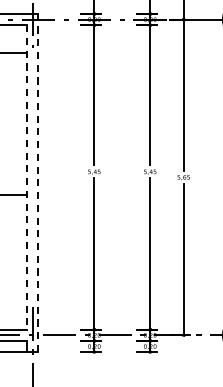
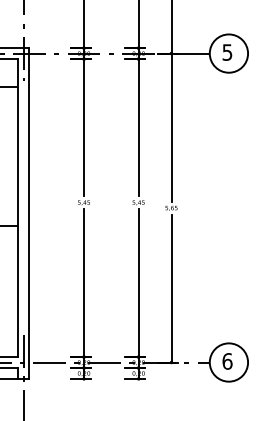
line: (27, 177) -> (18, 208), dashed -> solid
line: (38, 183) -> (29, 213), dashed -> solid

